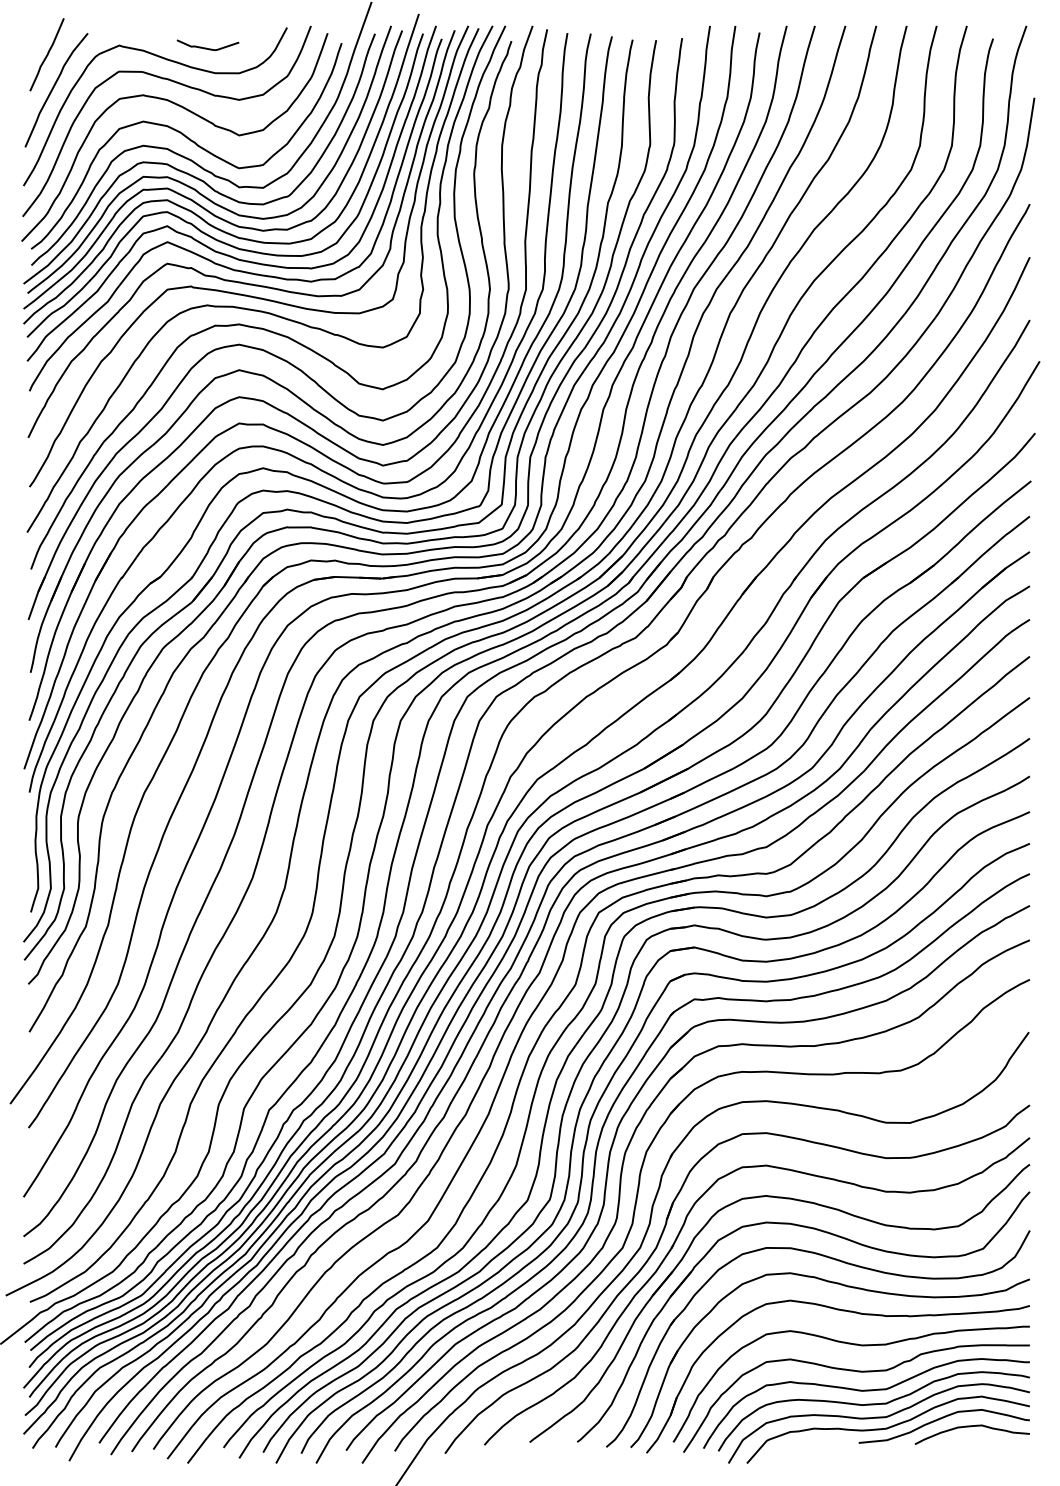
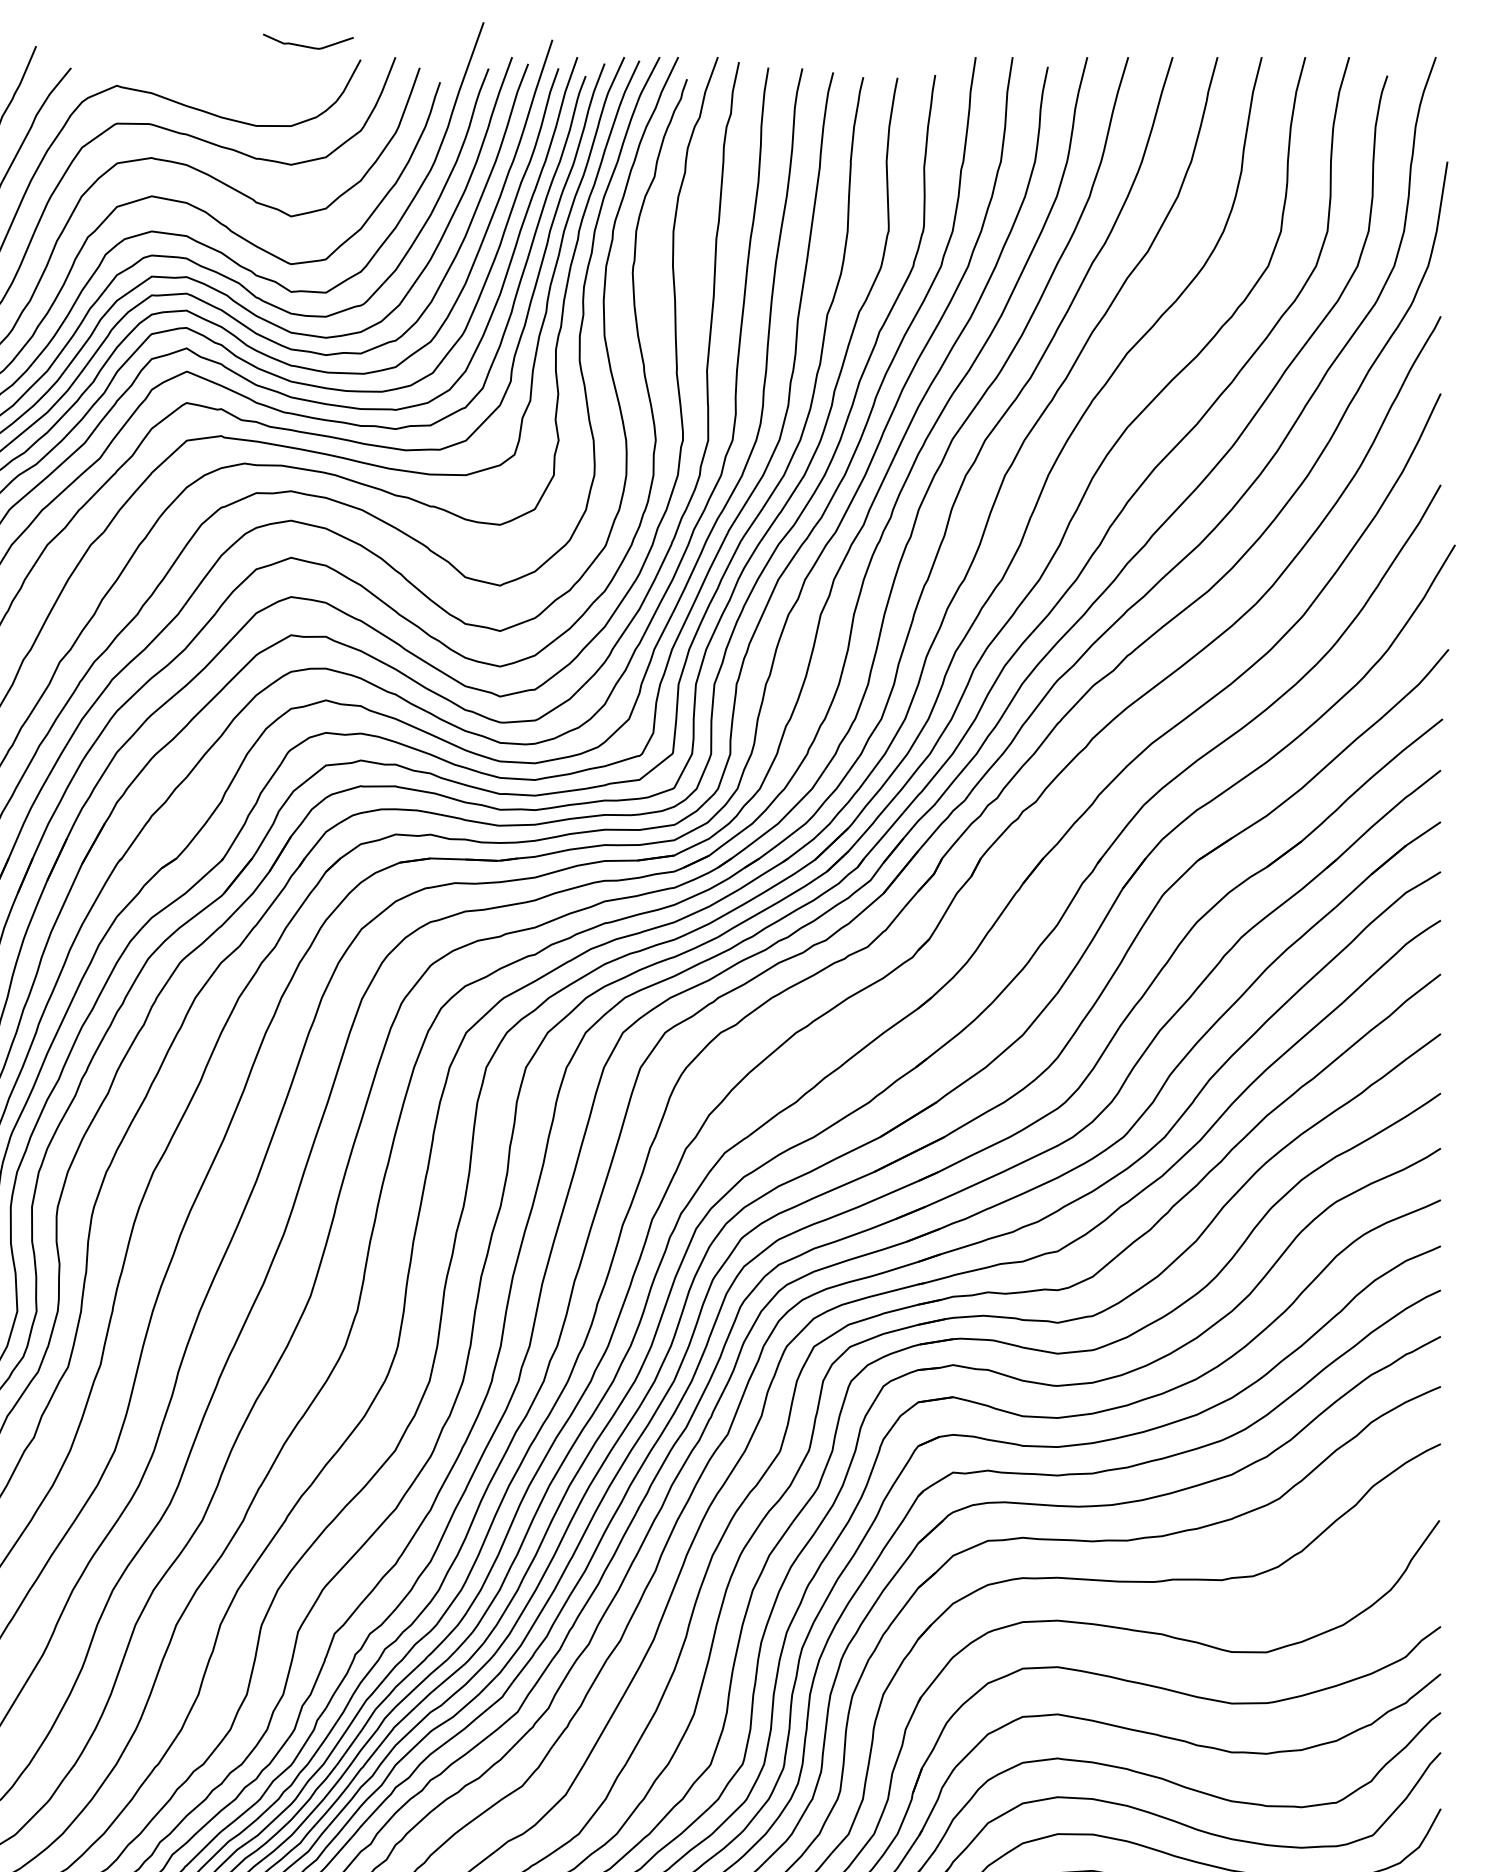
curve: (206, 47) -> (306, 44), moved

